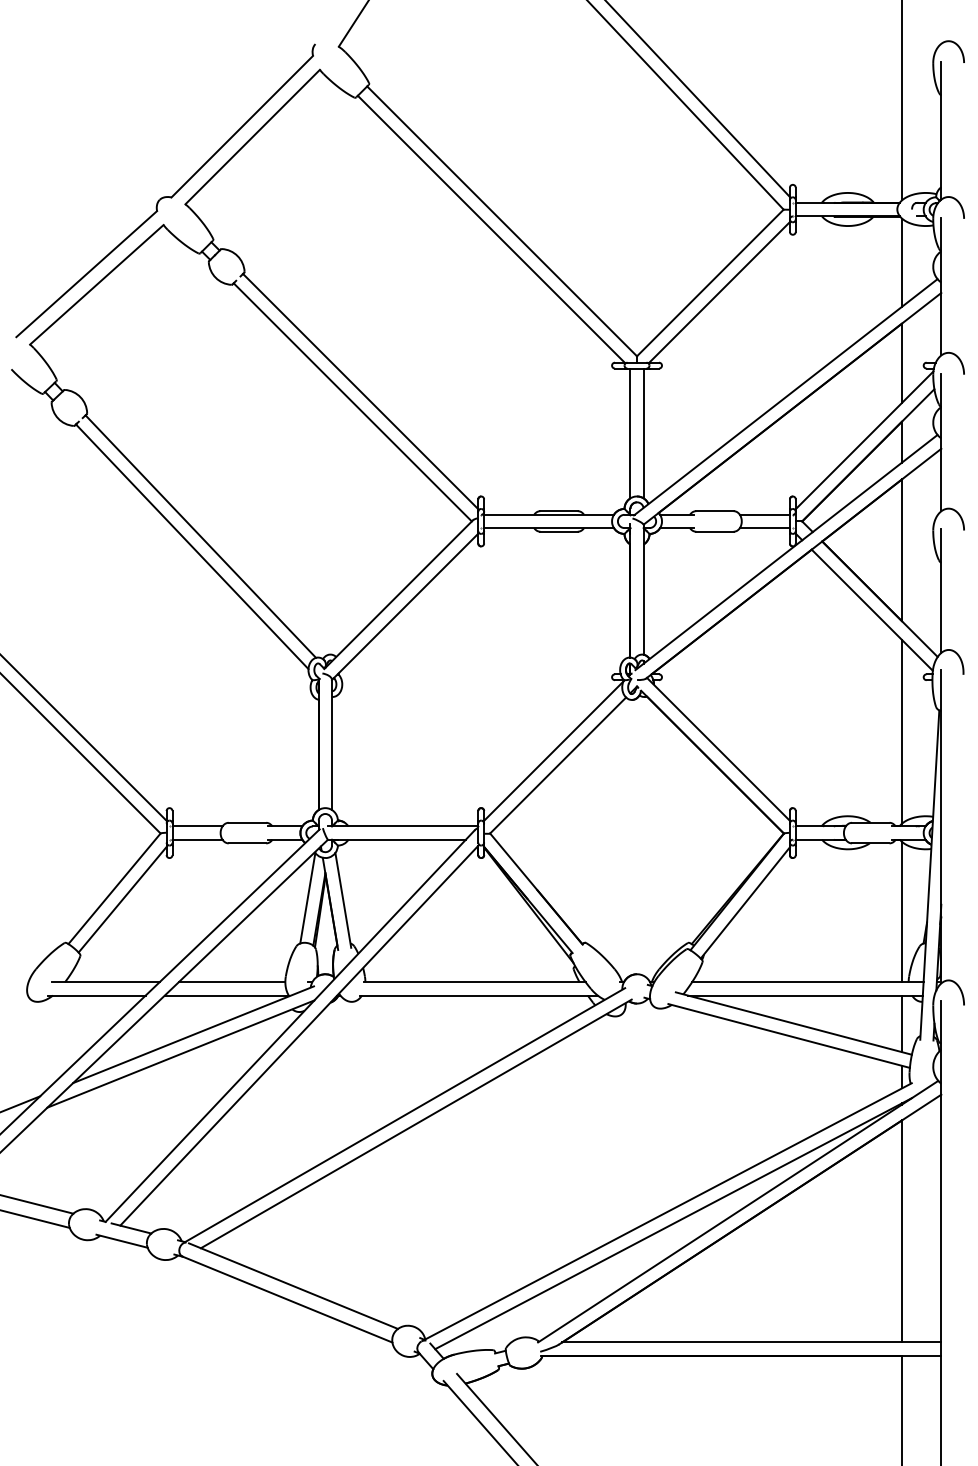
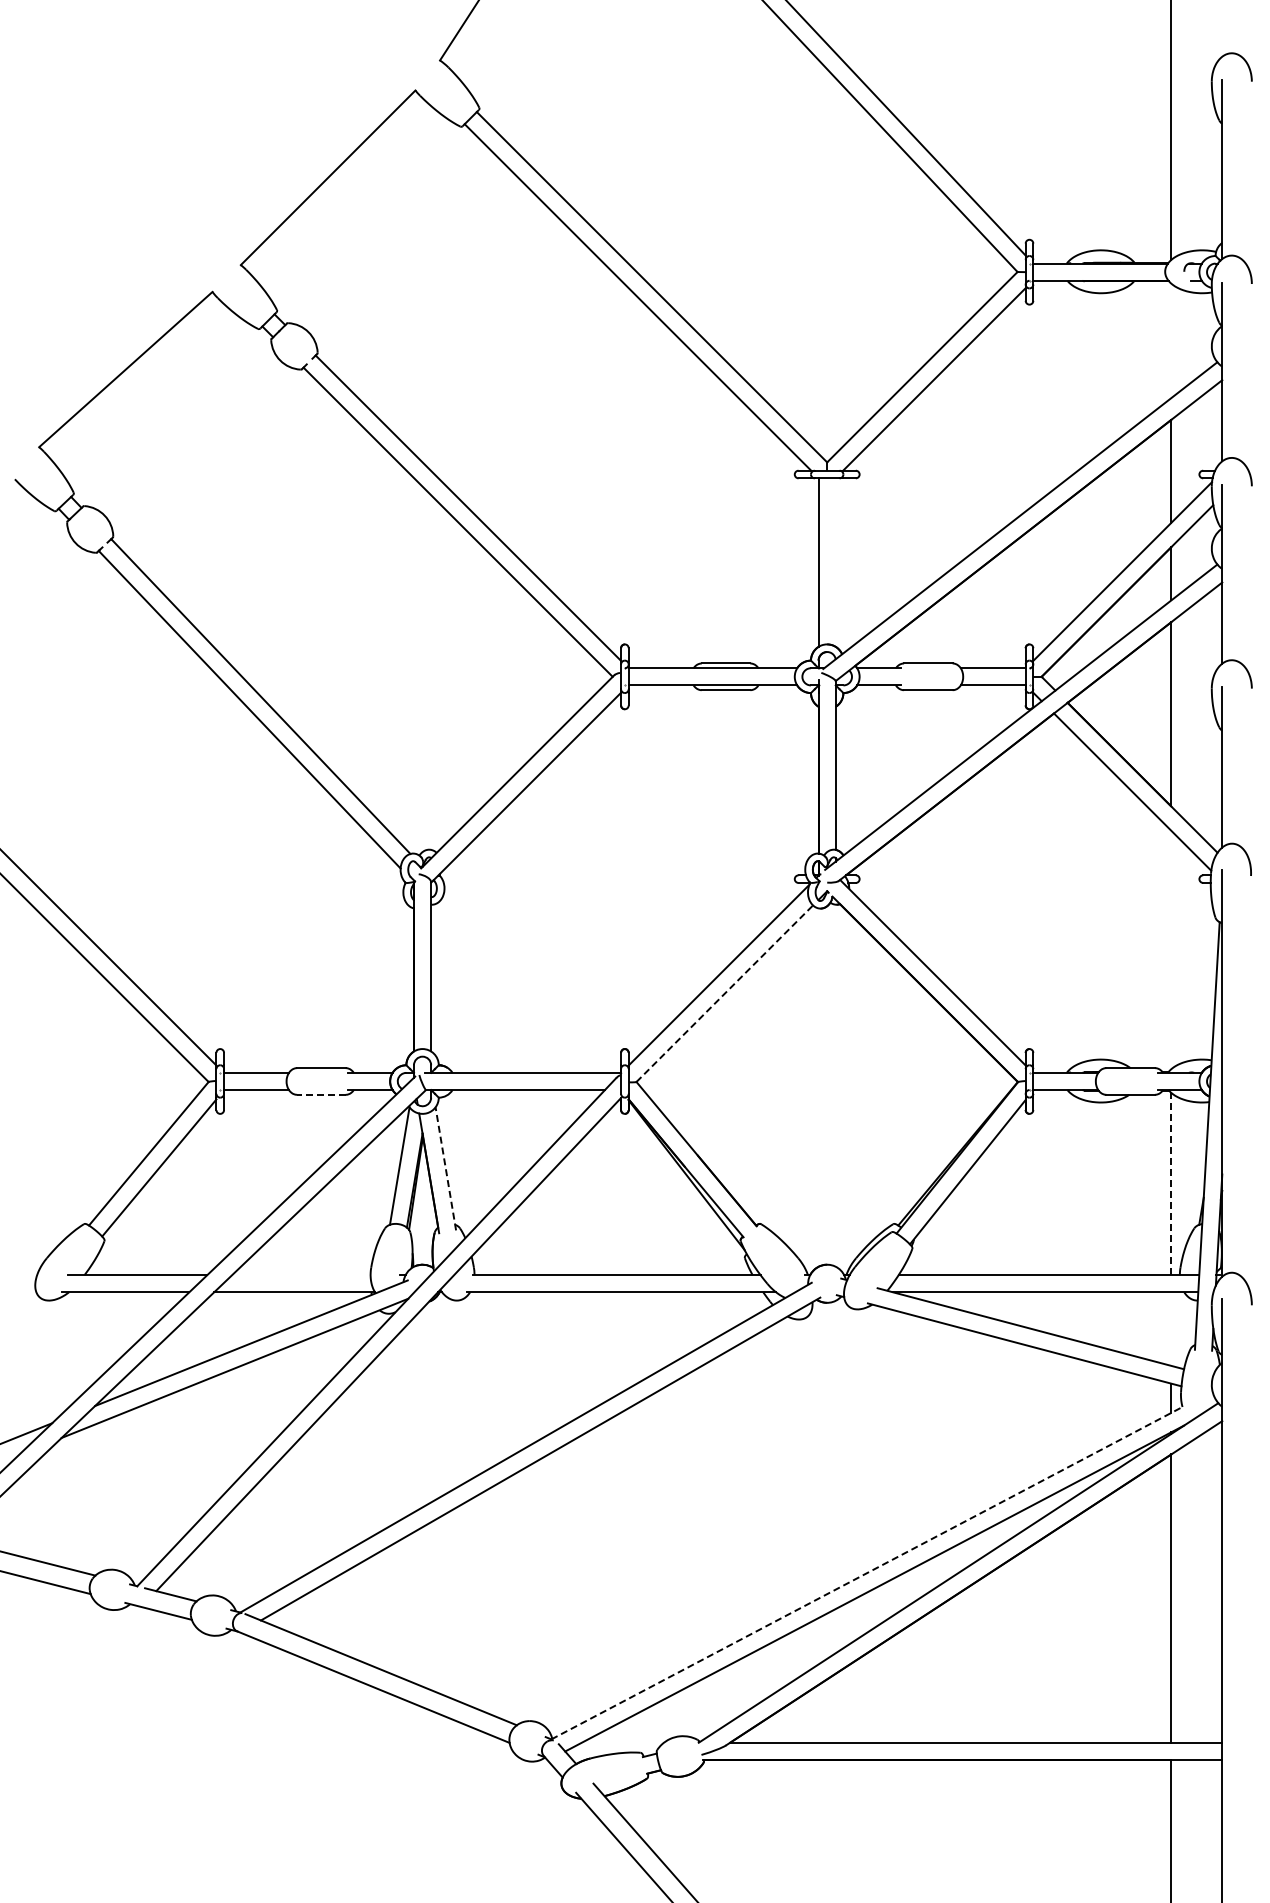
part: (165, 196) -> (215, 254), removed
line: (902, 262) -> (1171, 340), removed
line: (643, 433) -> (835, 562), removed
line: (902, 731) -> (1171, 949), removed
line: (557, 765) -> (724, 993), solid -> dashed
line: (246, 843) -> (320, 1094), solid -> dashed
line: (343, 900) -> (445, 1168), solid -> dashed
line: (902, 911) -> (1171, 1183), solid -> dashed
line: (232, 982) -> (301, 1275), removed
line: (902, 1023) -> (1171, 1328), removed
line: (668, 1211) -> (868, 1572), solid -> dashed

